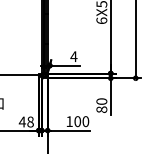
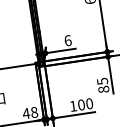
text: (73, 56) -> (67, 40), 4 -> 6
text: (101, 101) -> (102, 81), 80 -> 85

